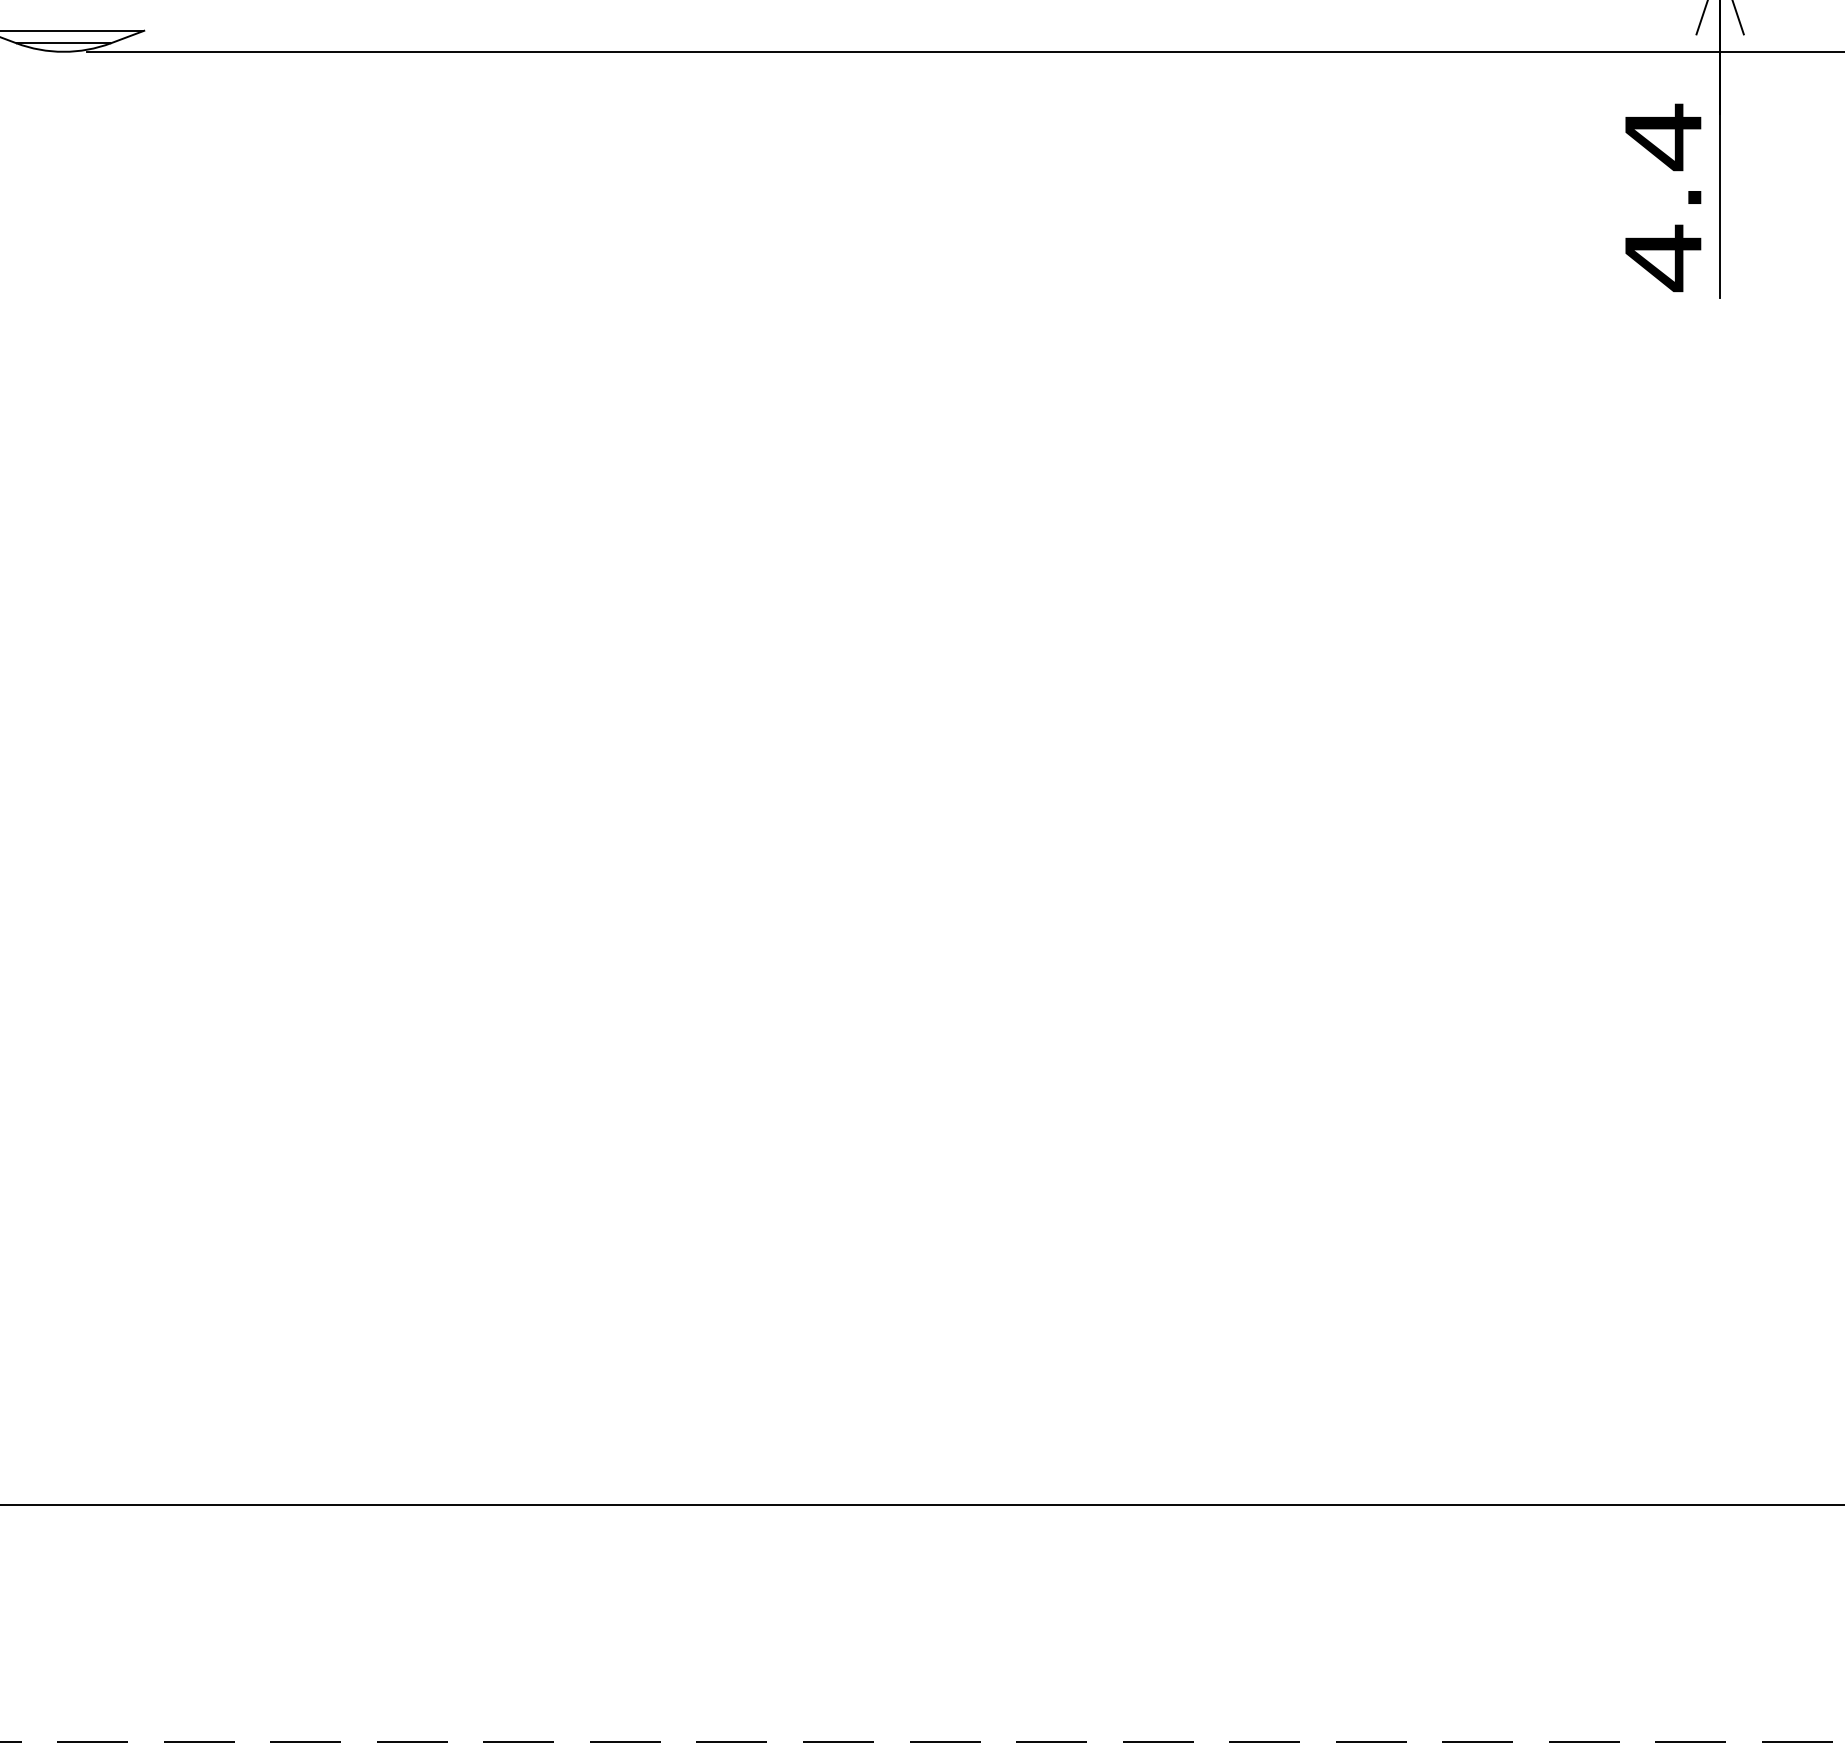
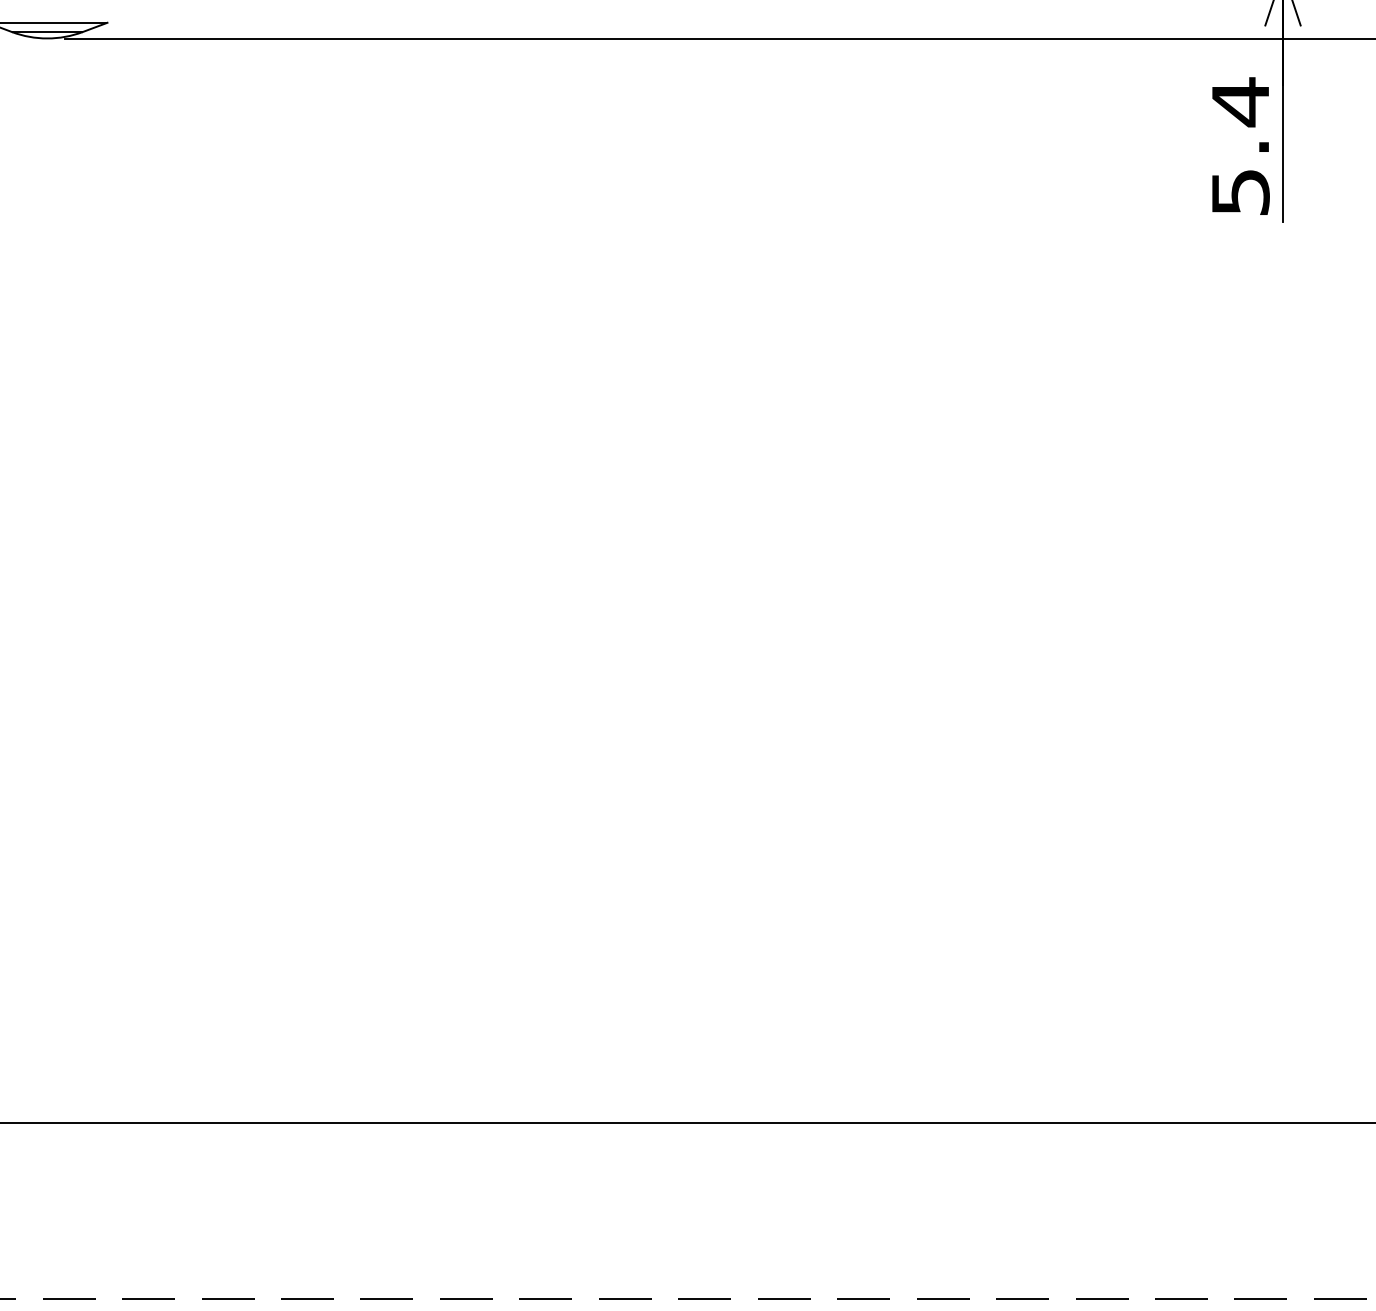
text: (1663, 258) -> (1240, 192), 4.4 -> 5.4

